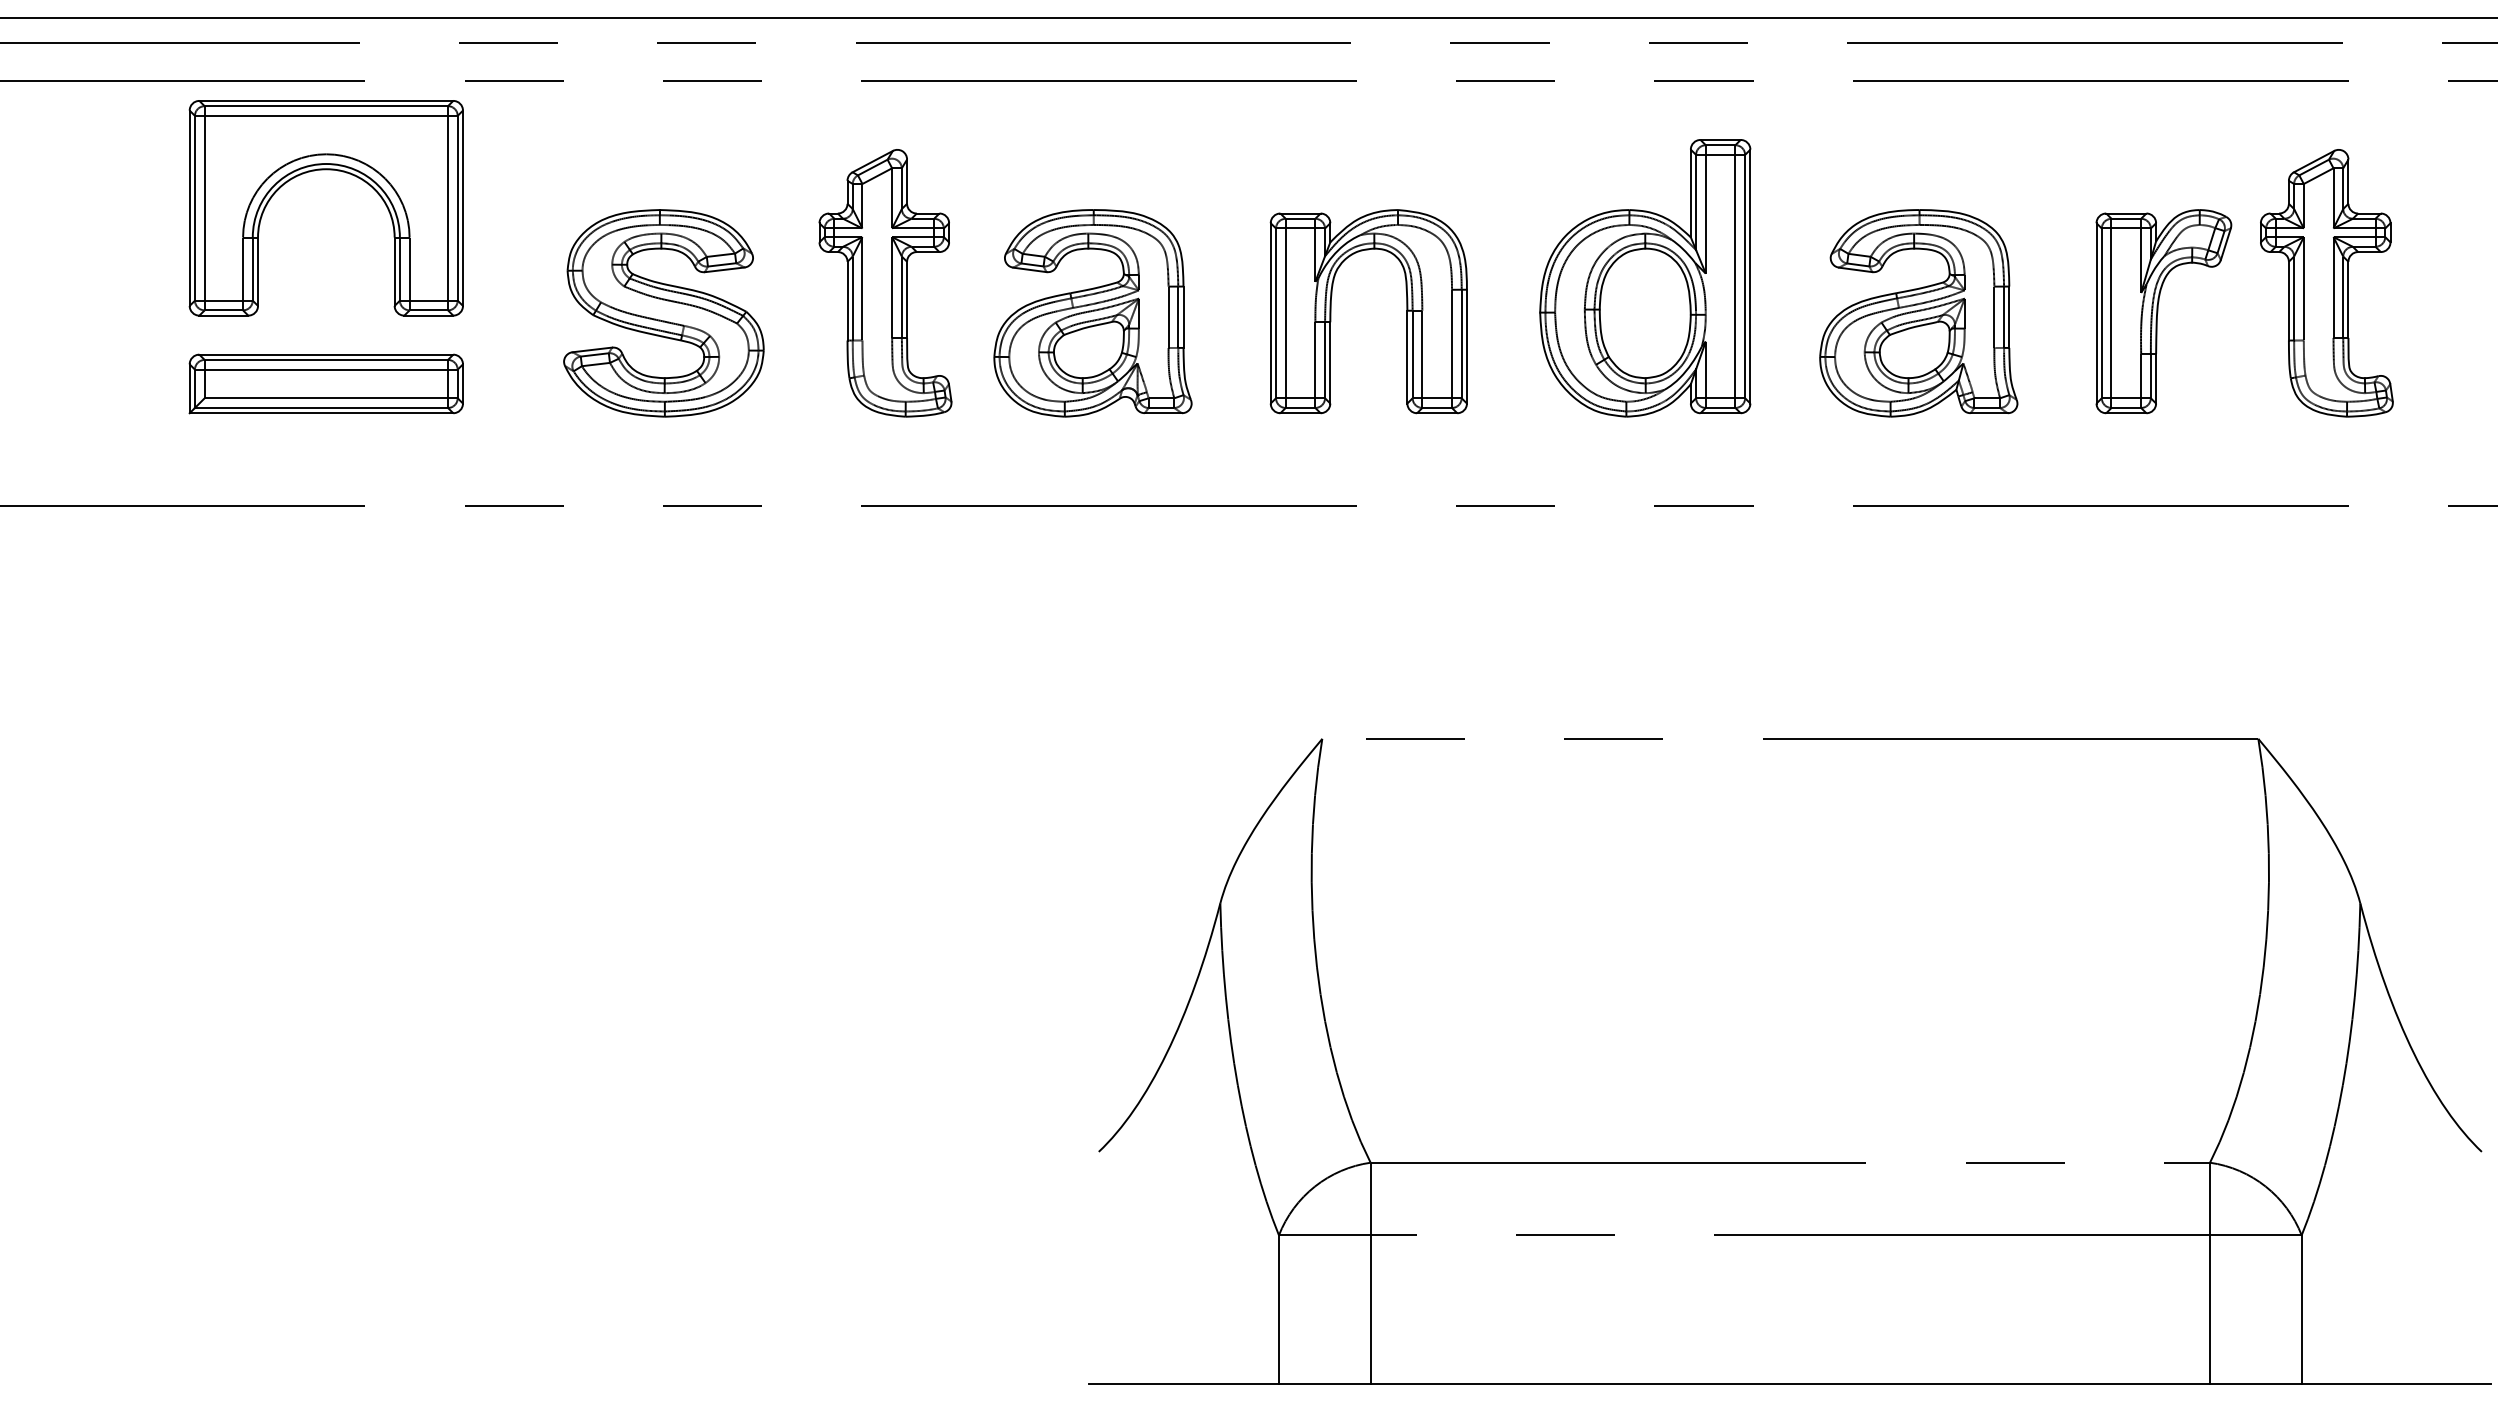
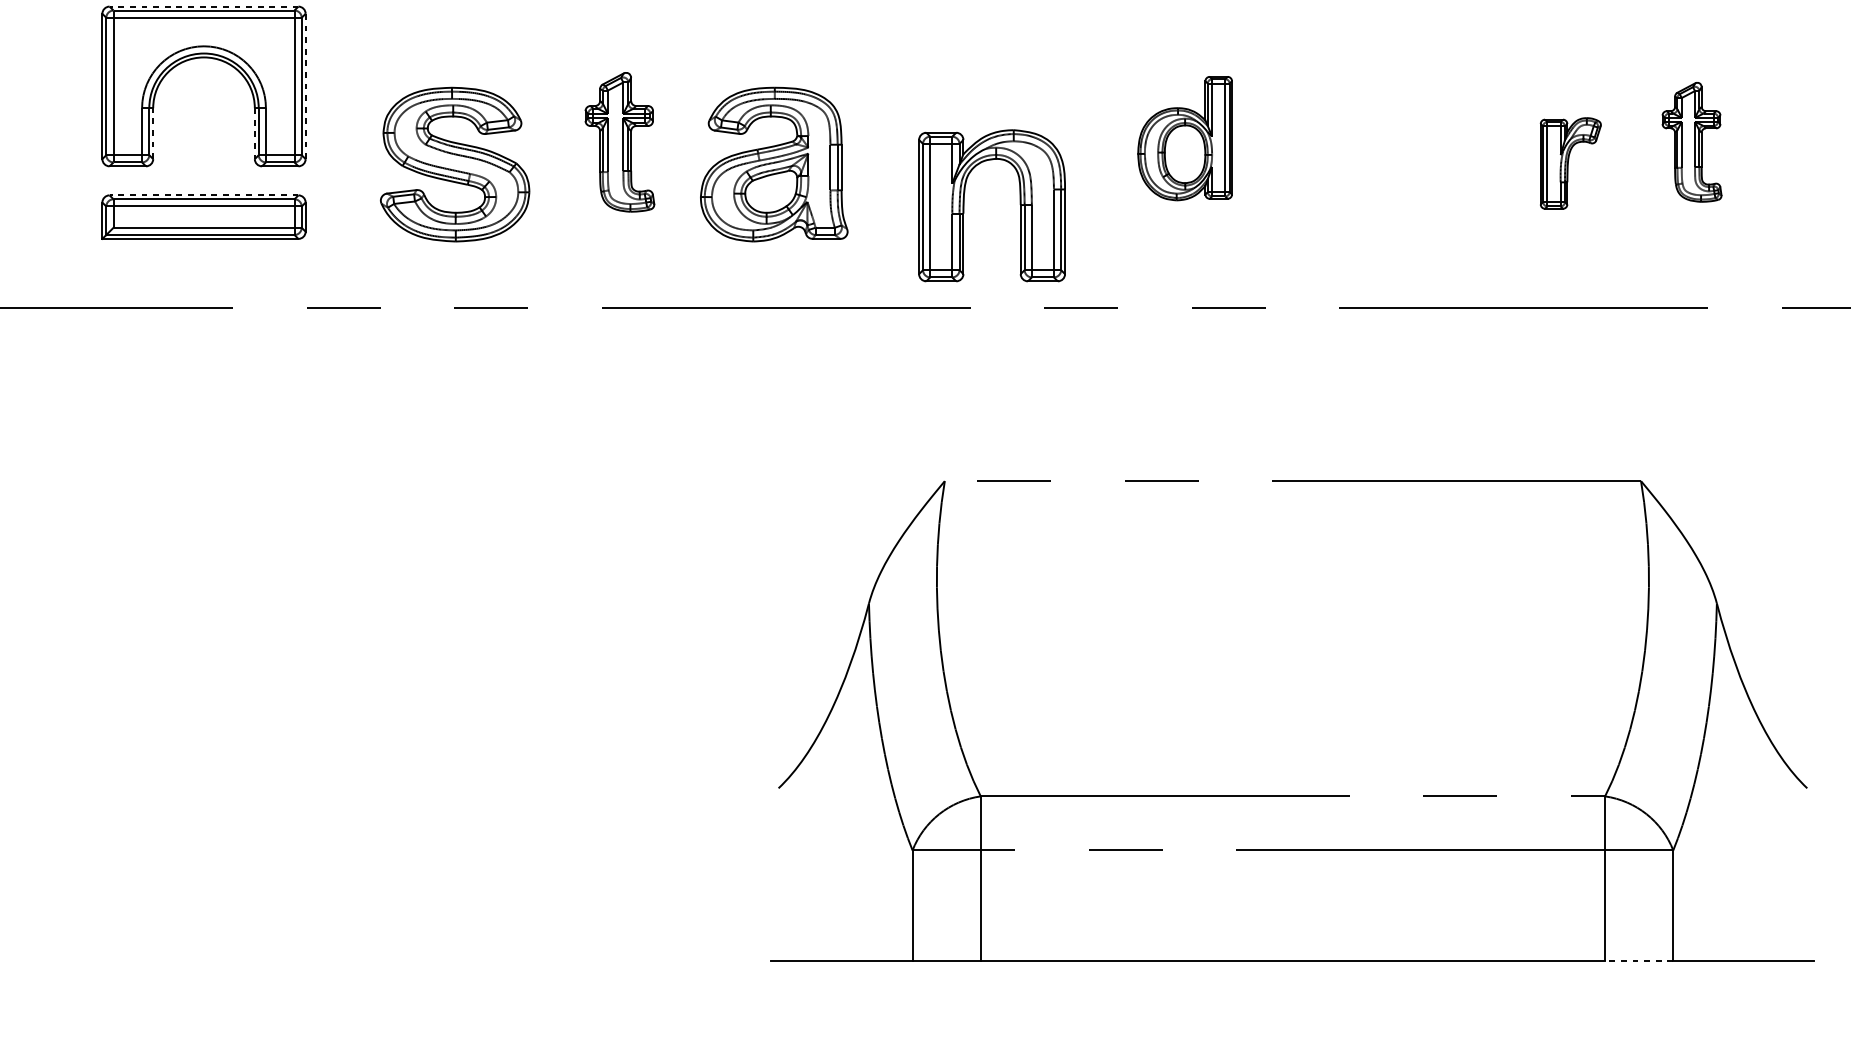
line: (326, 100) -> (204, 6), solid -> dashed
line: (462, 208) -> (305, 86), solid -> dashed
line: (258, 271) -> (153, 133), solid -> dashed
line: (394, 272) -> (254, 134), solid -> dashed
part: (1645, 278) -> (1185, 138), size x0.6
part: (885, 283) -> (619, 142), size x0.7
part: (2326, 283) -> (1691, 142), size x0.6
part: (1331, 311) -> (964, 205), moved
part: (2163, 311) -> (1570, 163), size x0.6
part: (1918, 313) -> (1388, 164), removed
line: (326, 354) -> (204, 195), solid -> dashed
line: (2255, 1384) -> (1638, 961), solid -> dashed

